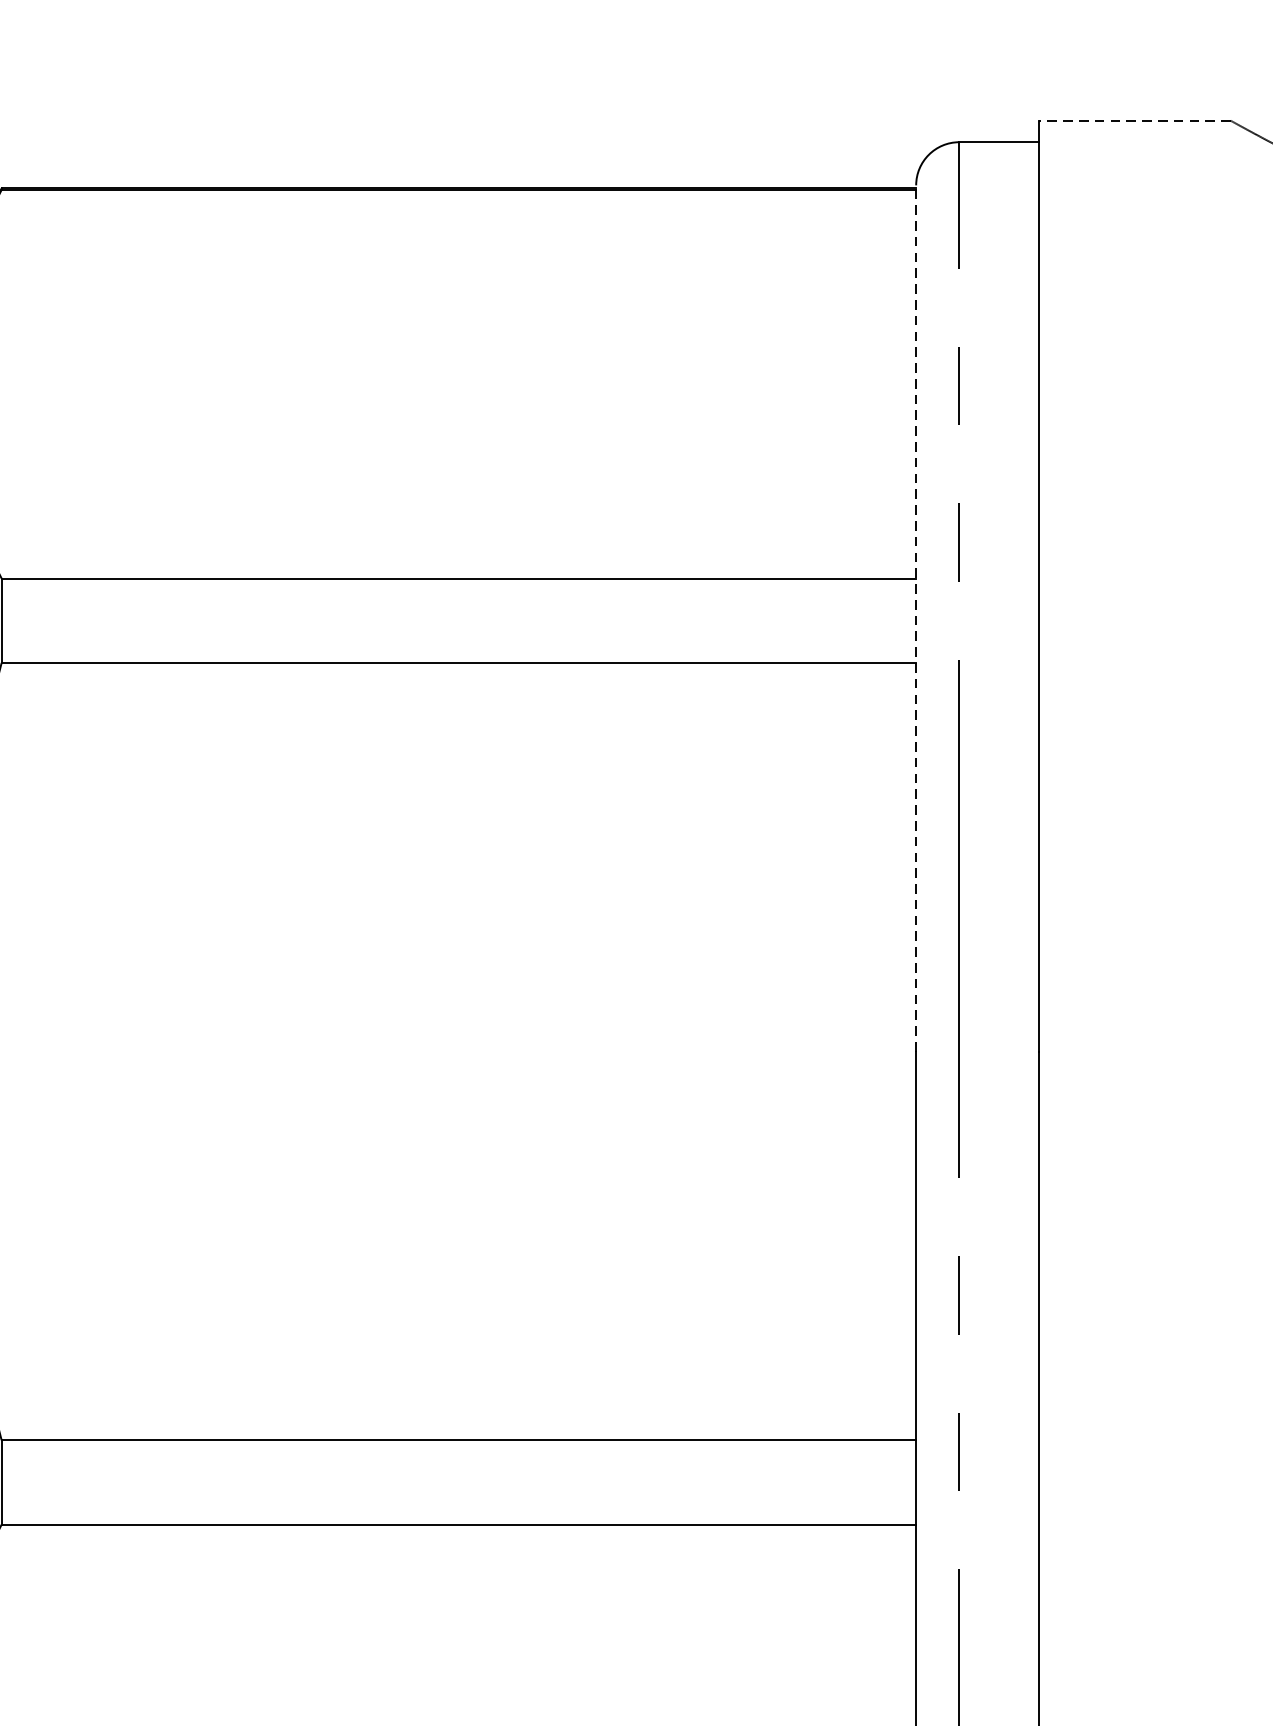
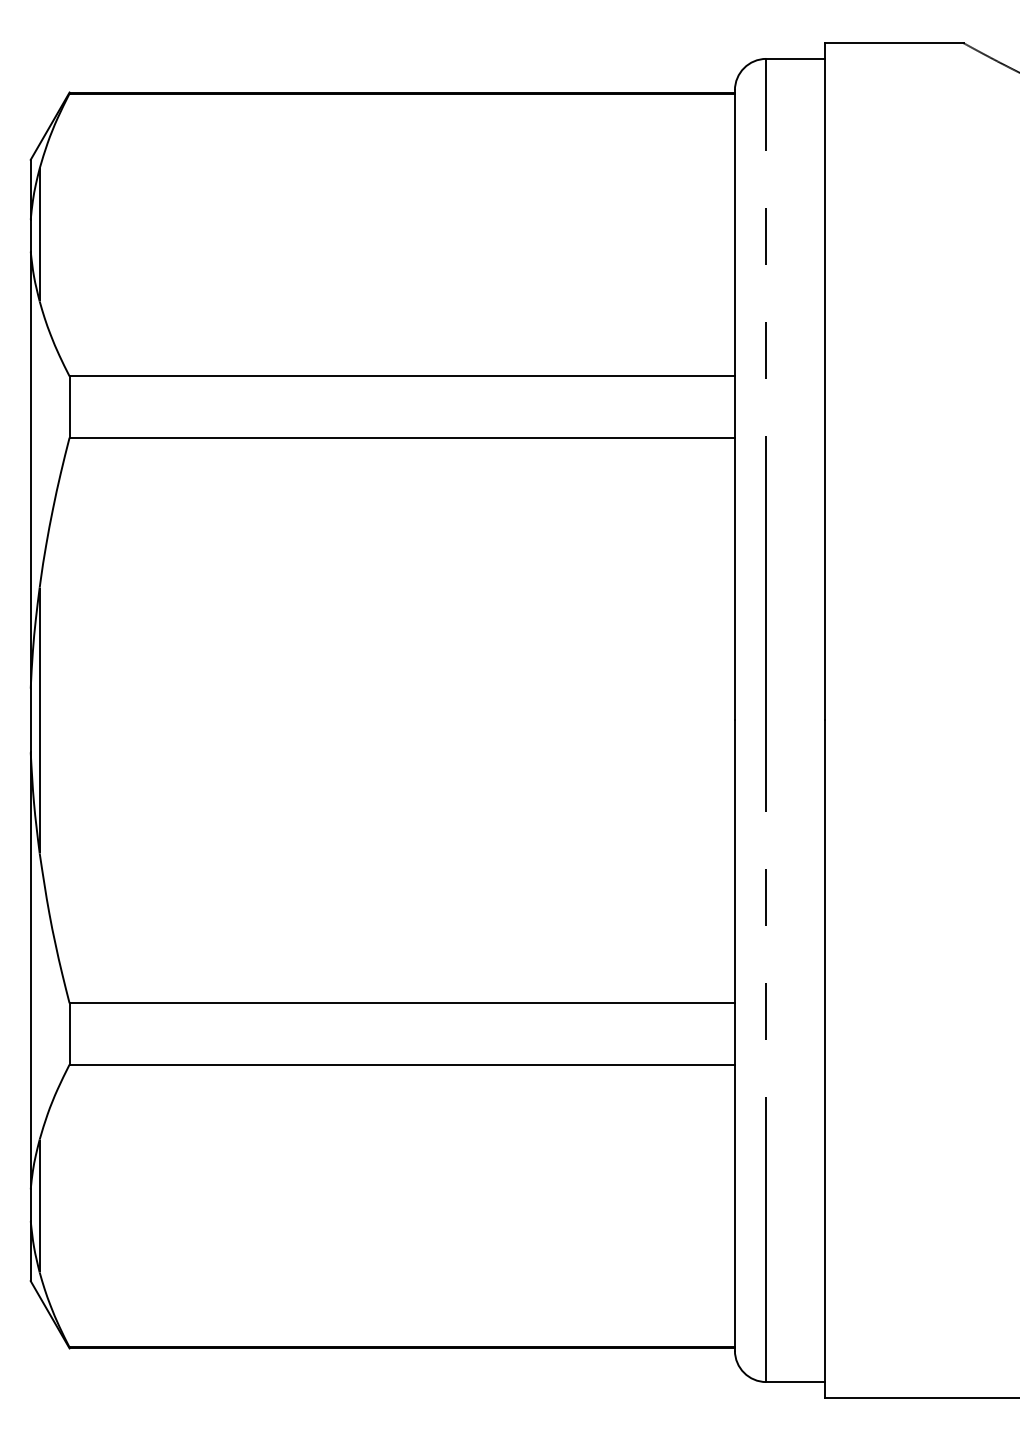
line: (1135, 121) -> (894, 43), dashed -> solid
line: (915, 617) -> (734, 404), dashed -> solid

